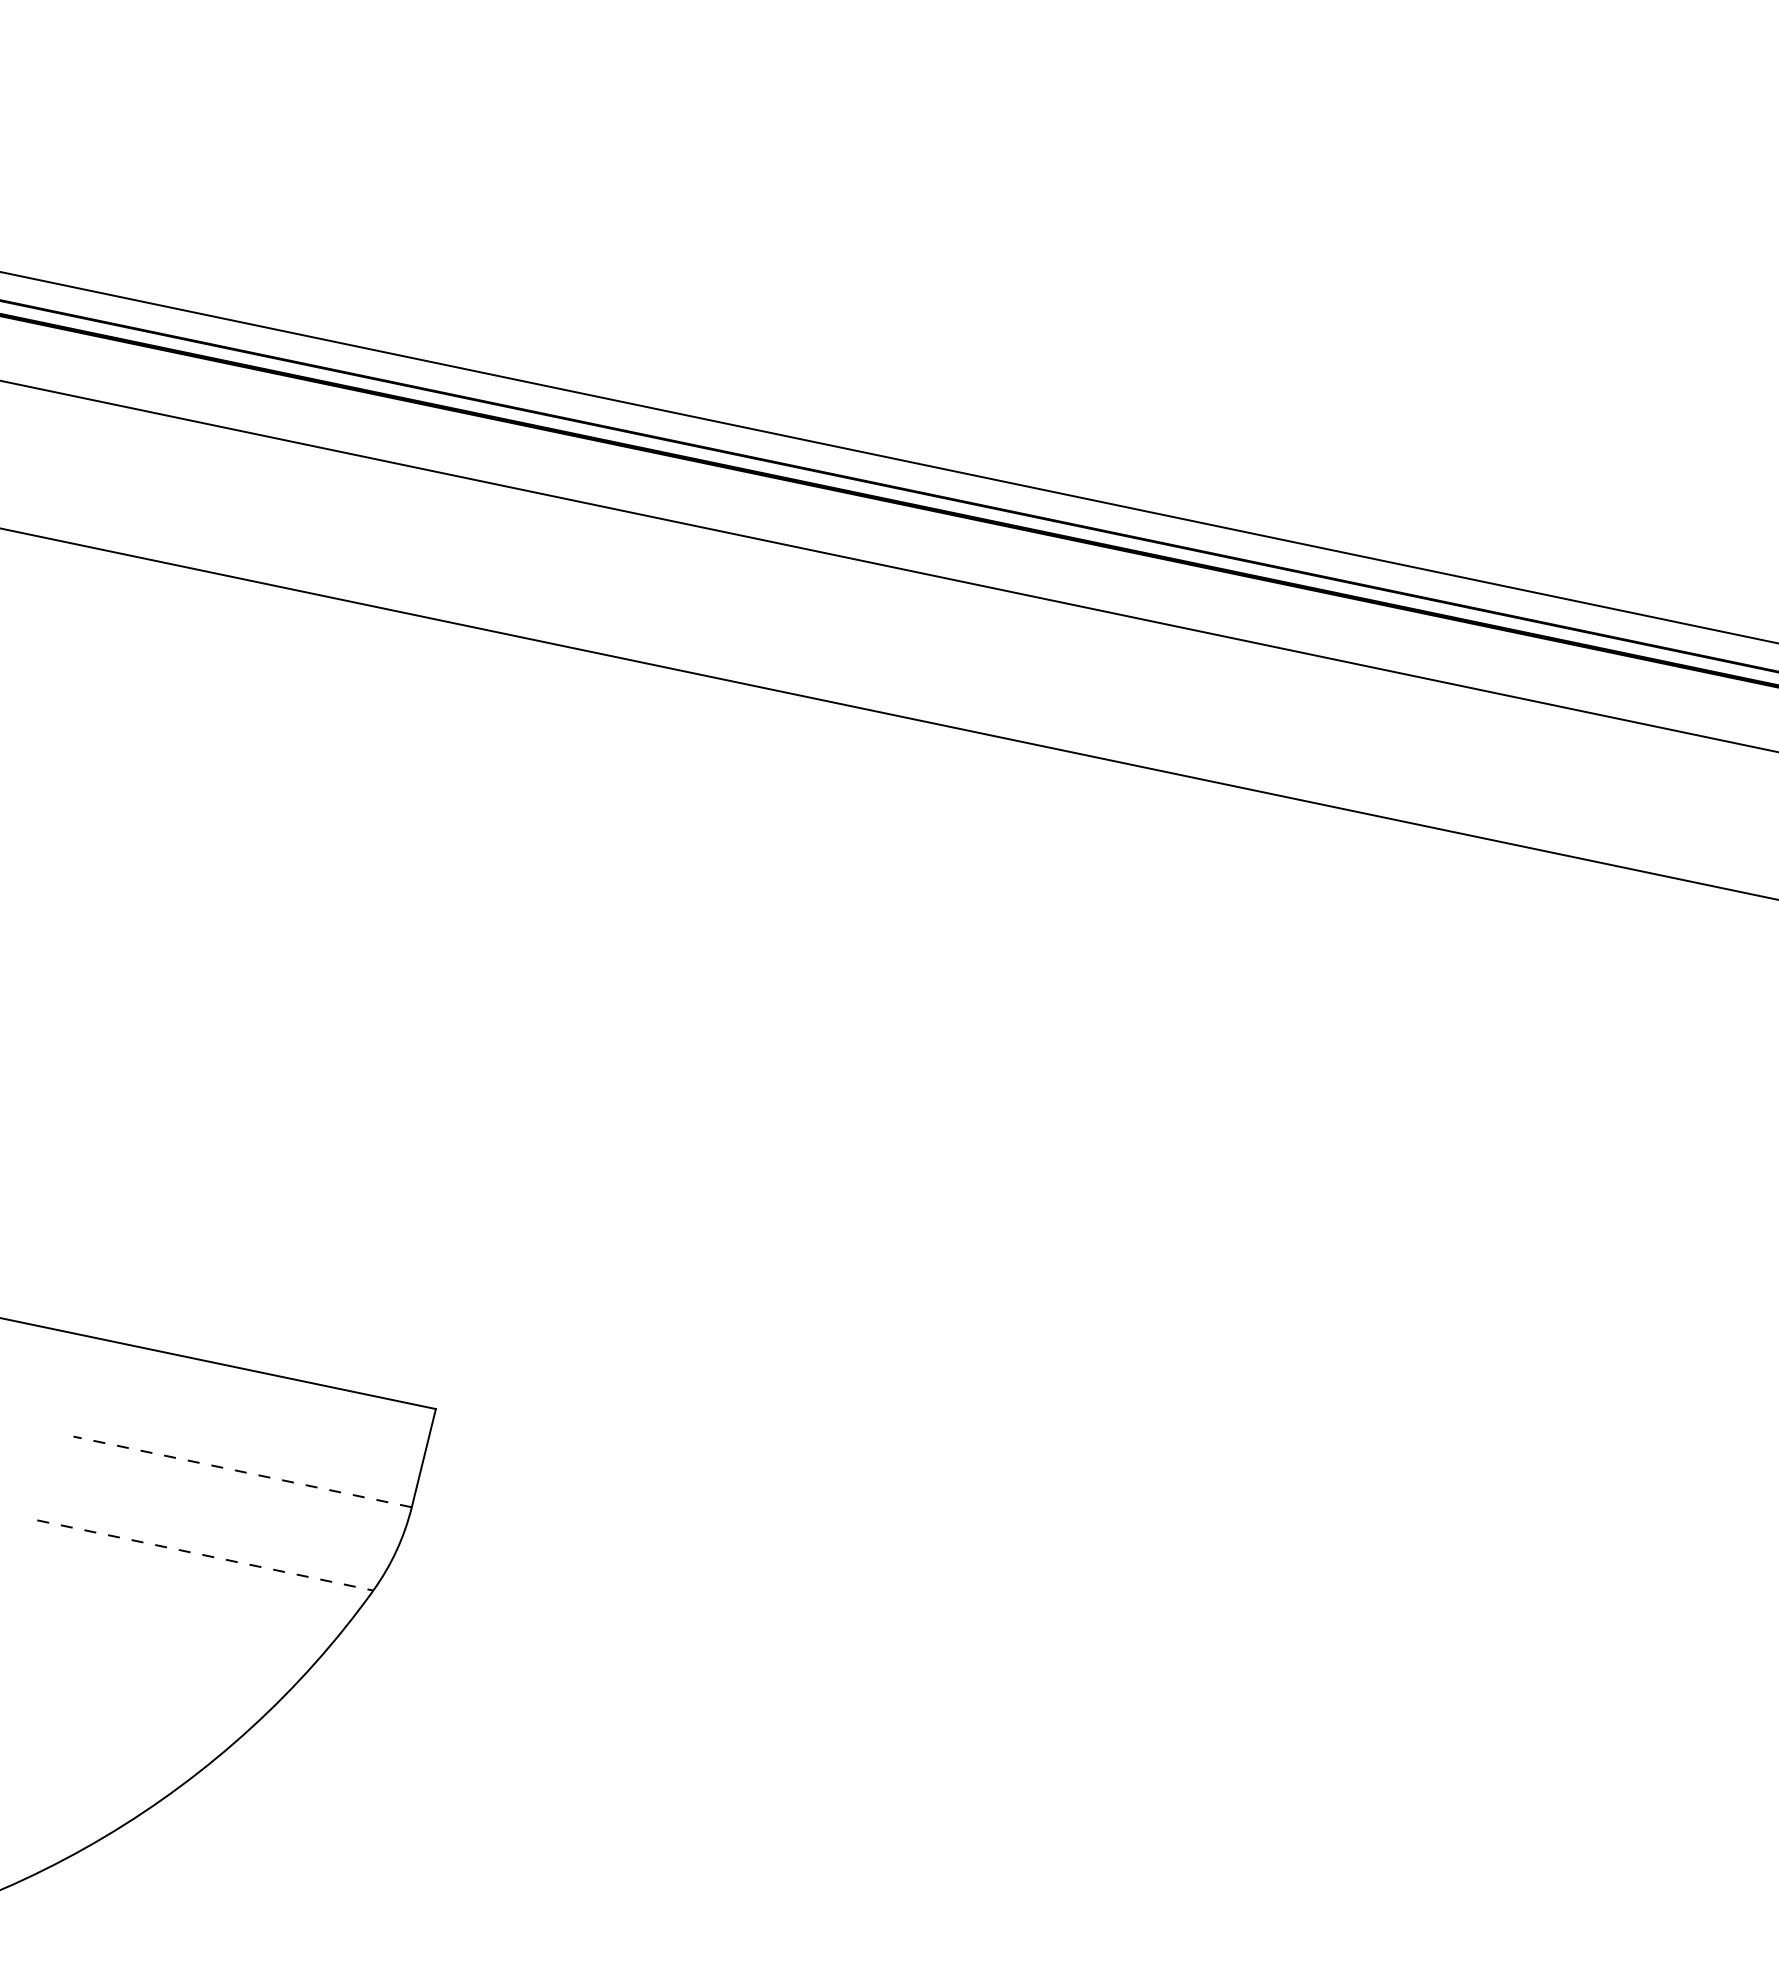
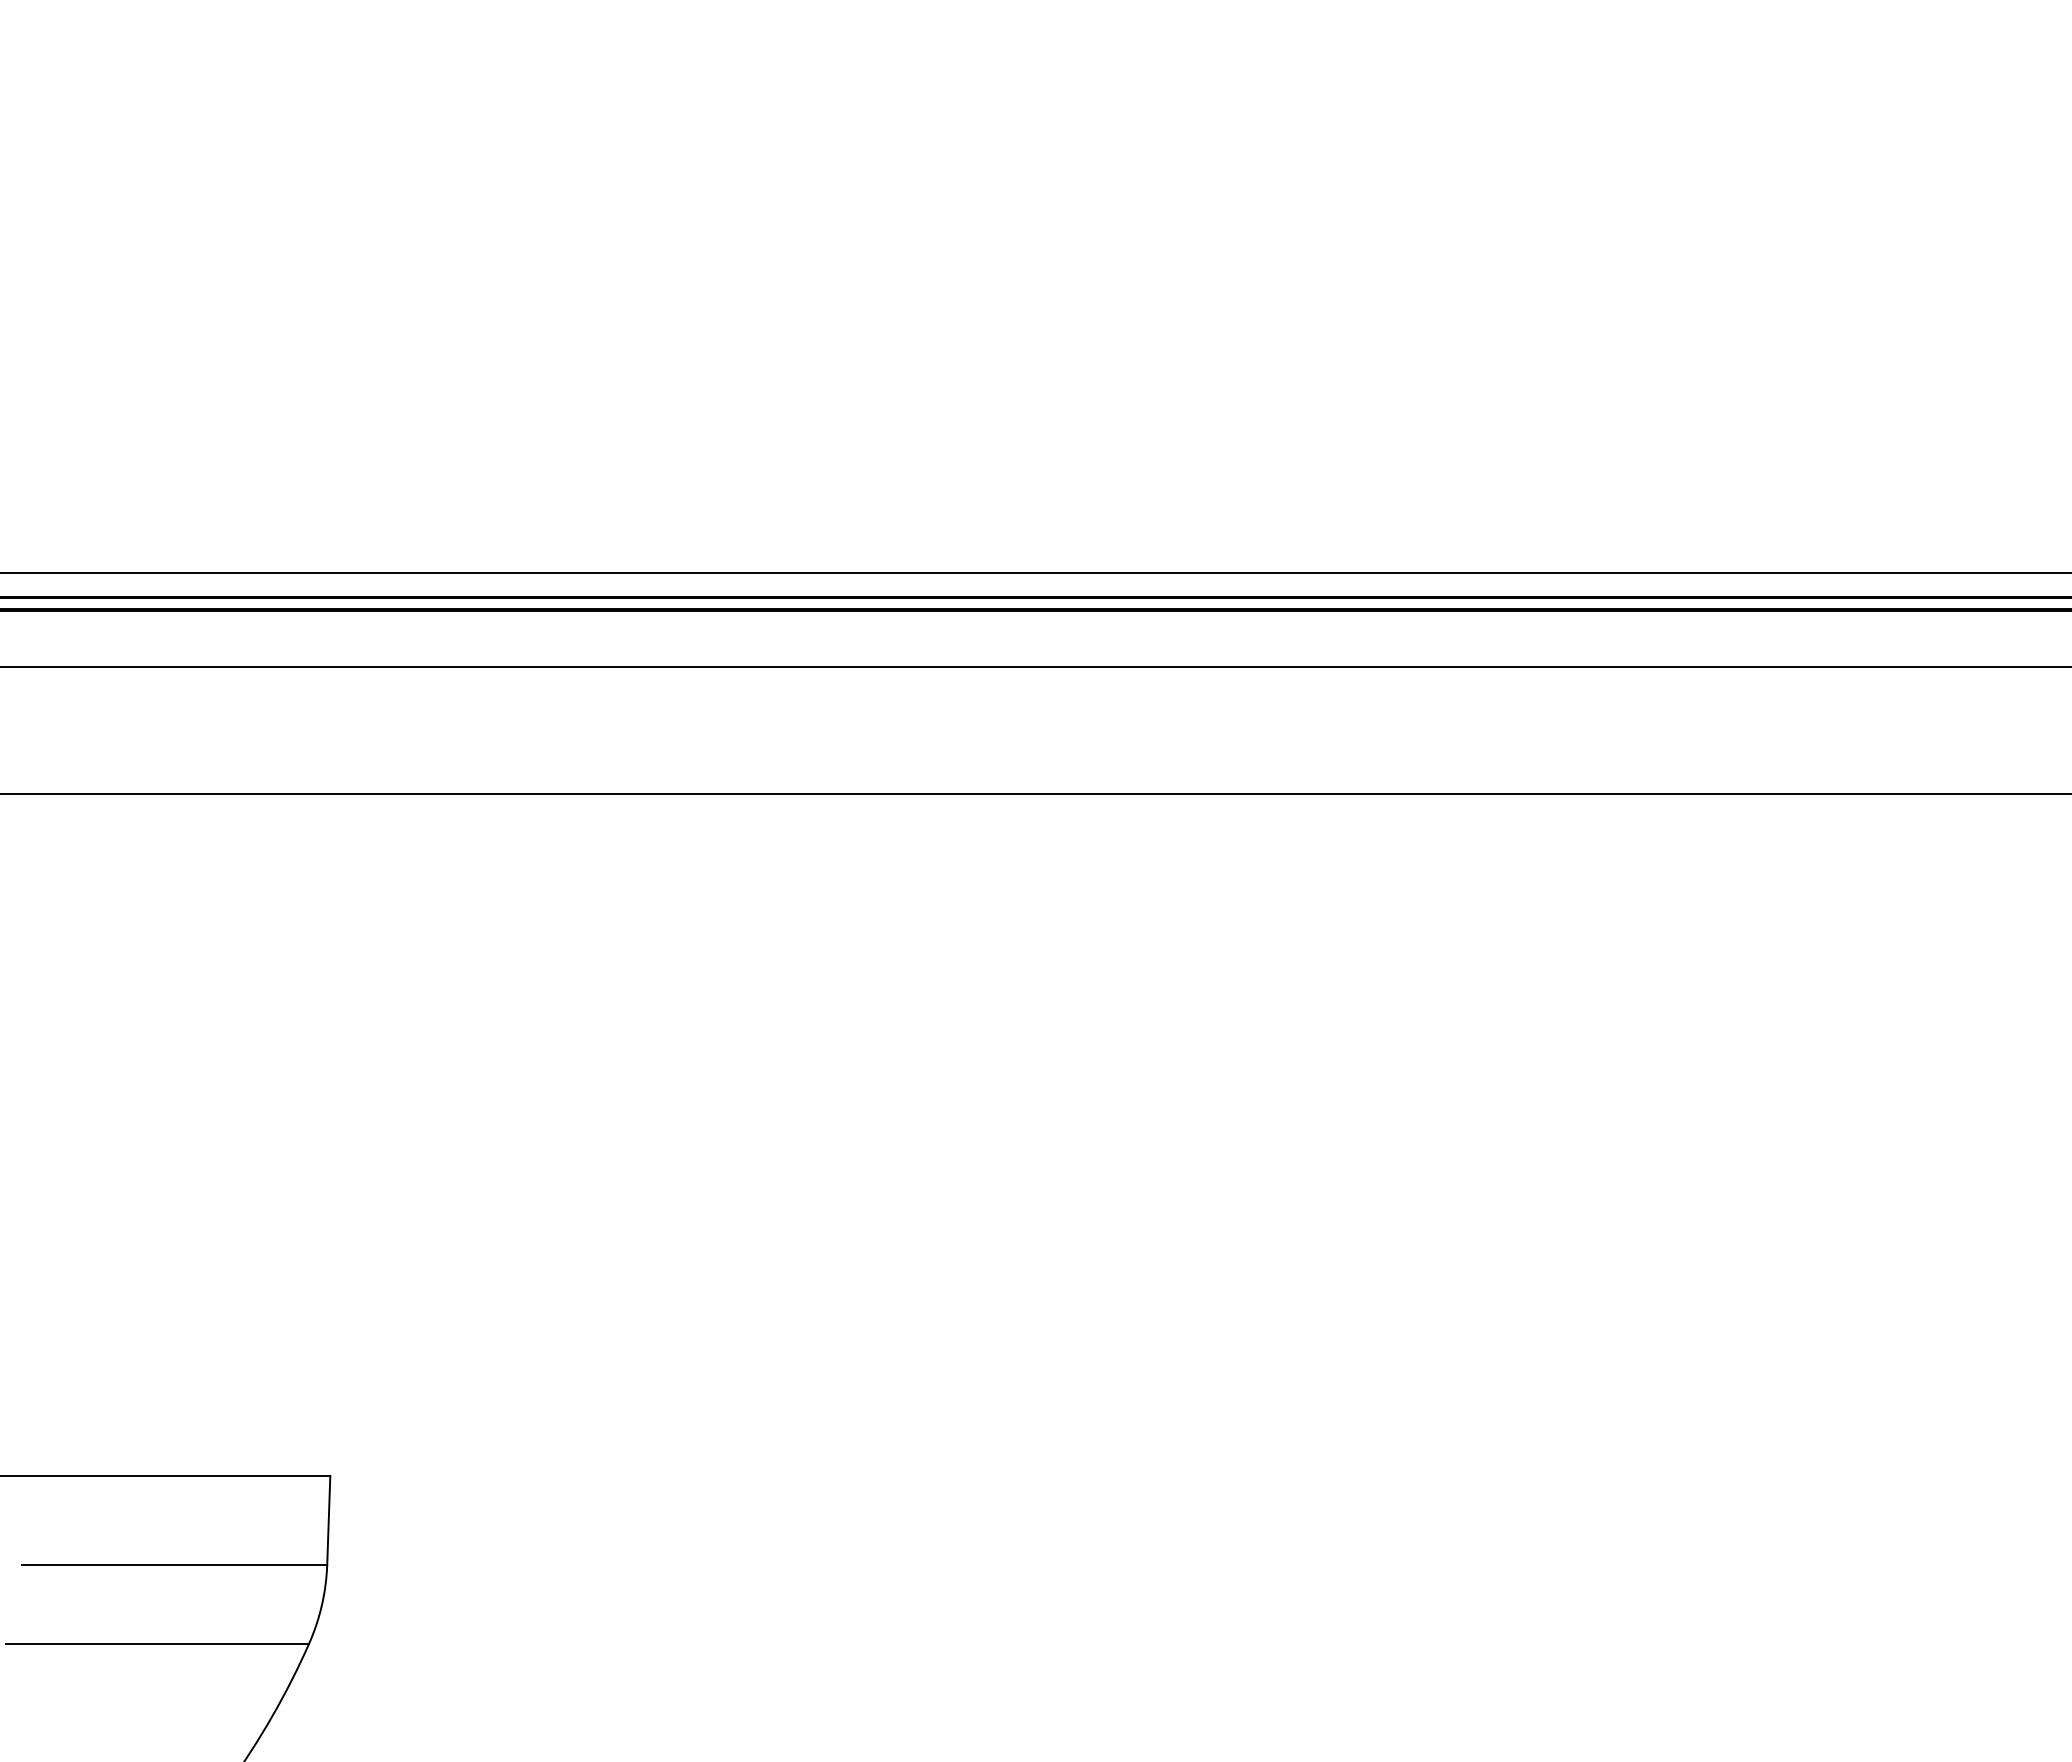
line: (242, 1472) -> (174, 1565), dashed -> solid
line: (206, 1555) -> (158, 1643), dashed -> solid

